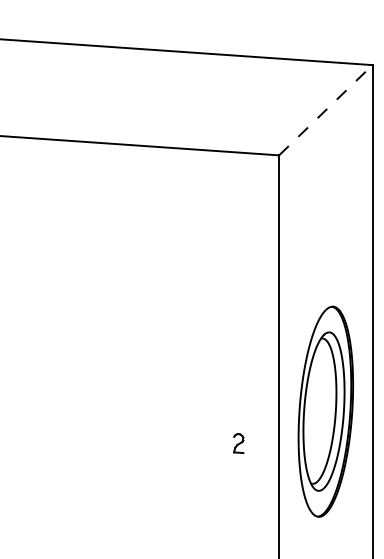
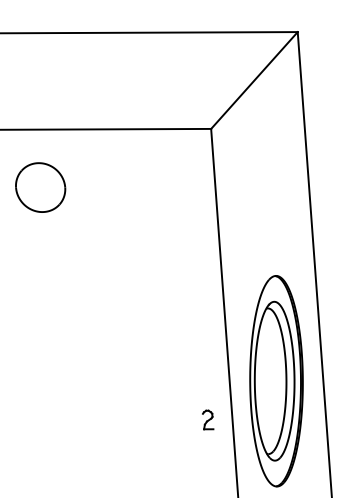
line: (325, 110) -> (254, 80), dashed -> solid
part: (104, 200) -> (40, 186), added
part: (238, 443) -> (207, 420), moved

